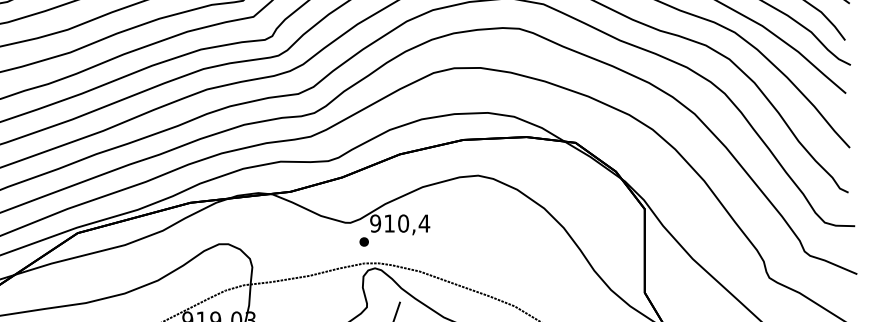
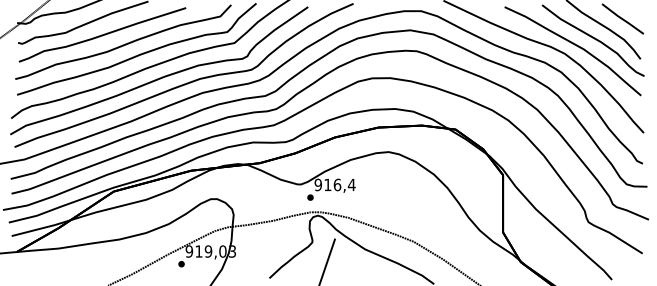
text: (403, 222) -> (337, 184), 910,4 -> 916,4

